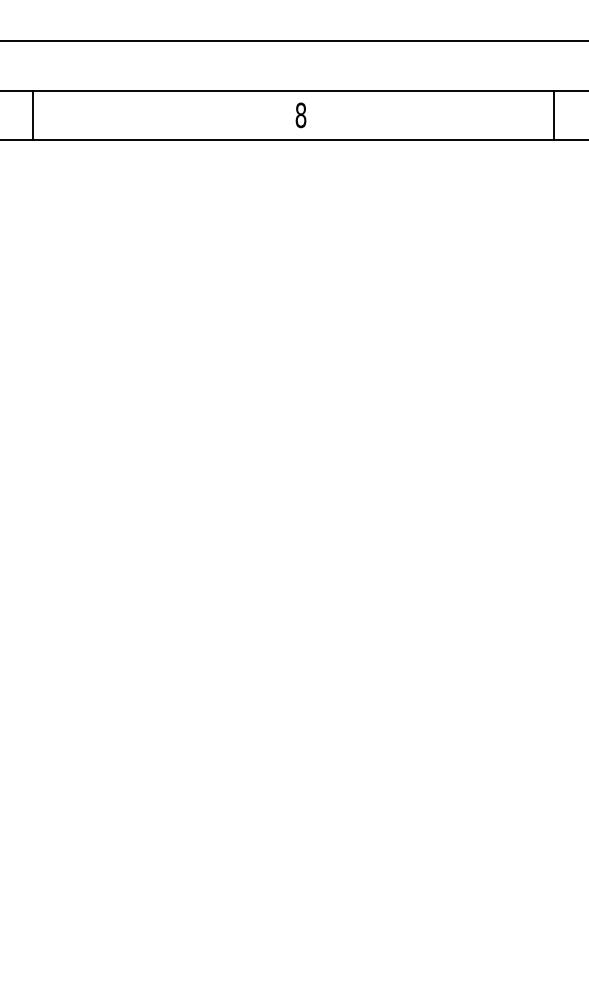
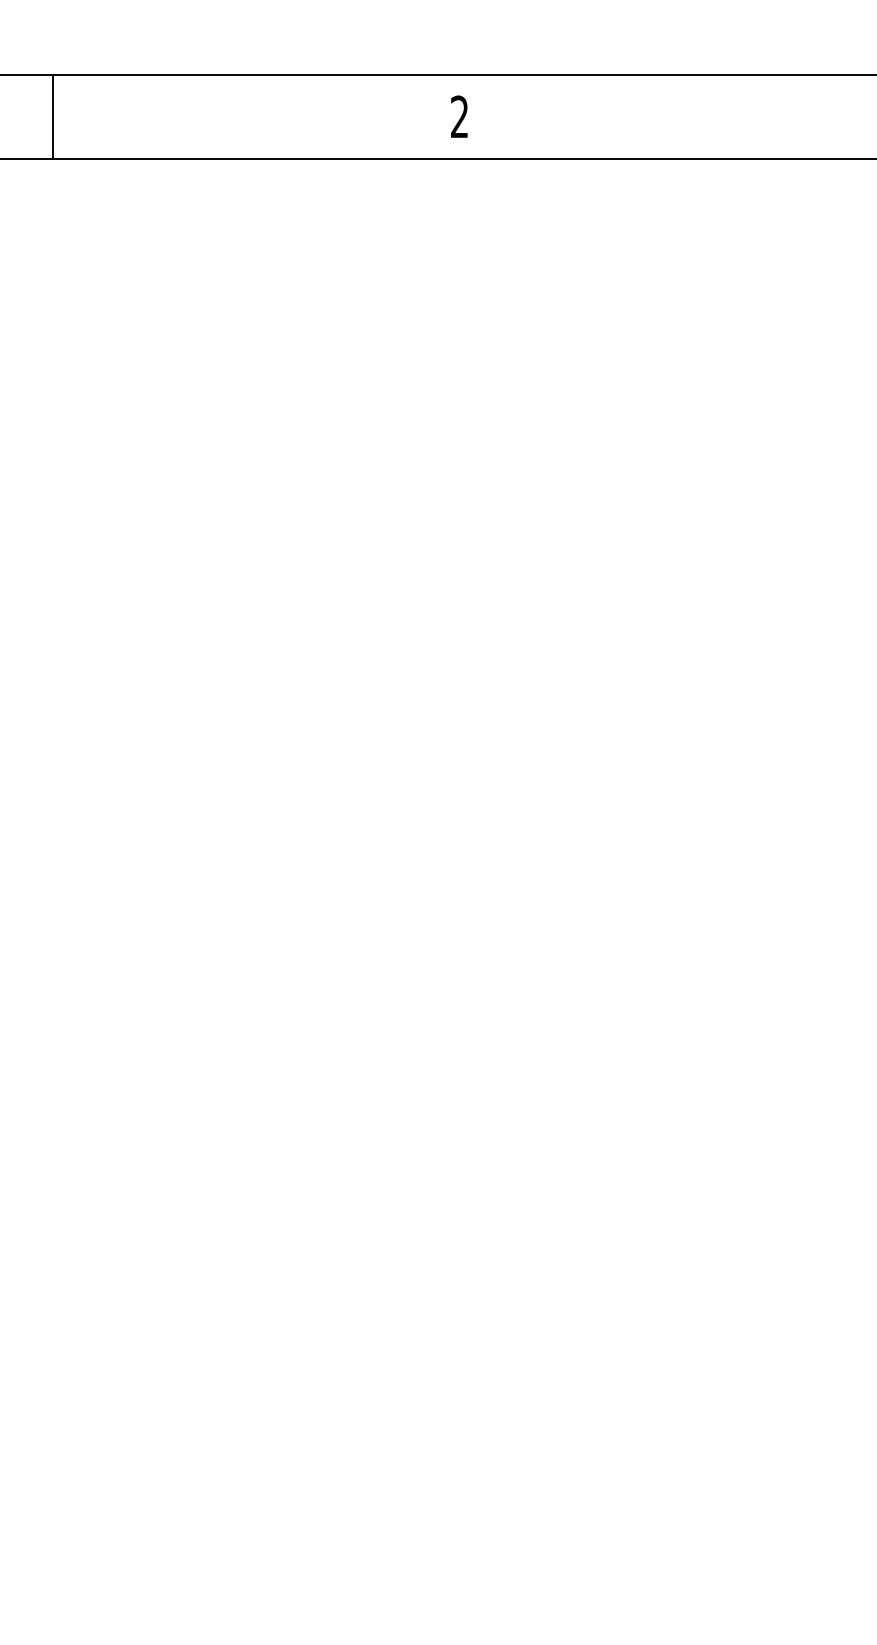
line: (32, 115) -> (52, 117), moved
text: (300, 115) -> (458, 117), 8 -> 2

